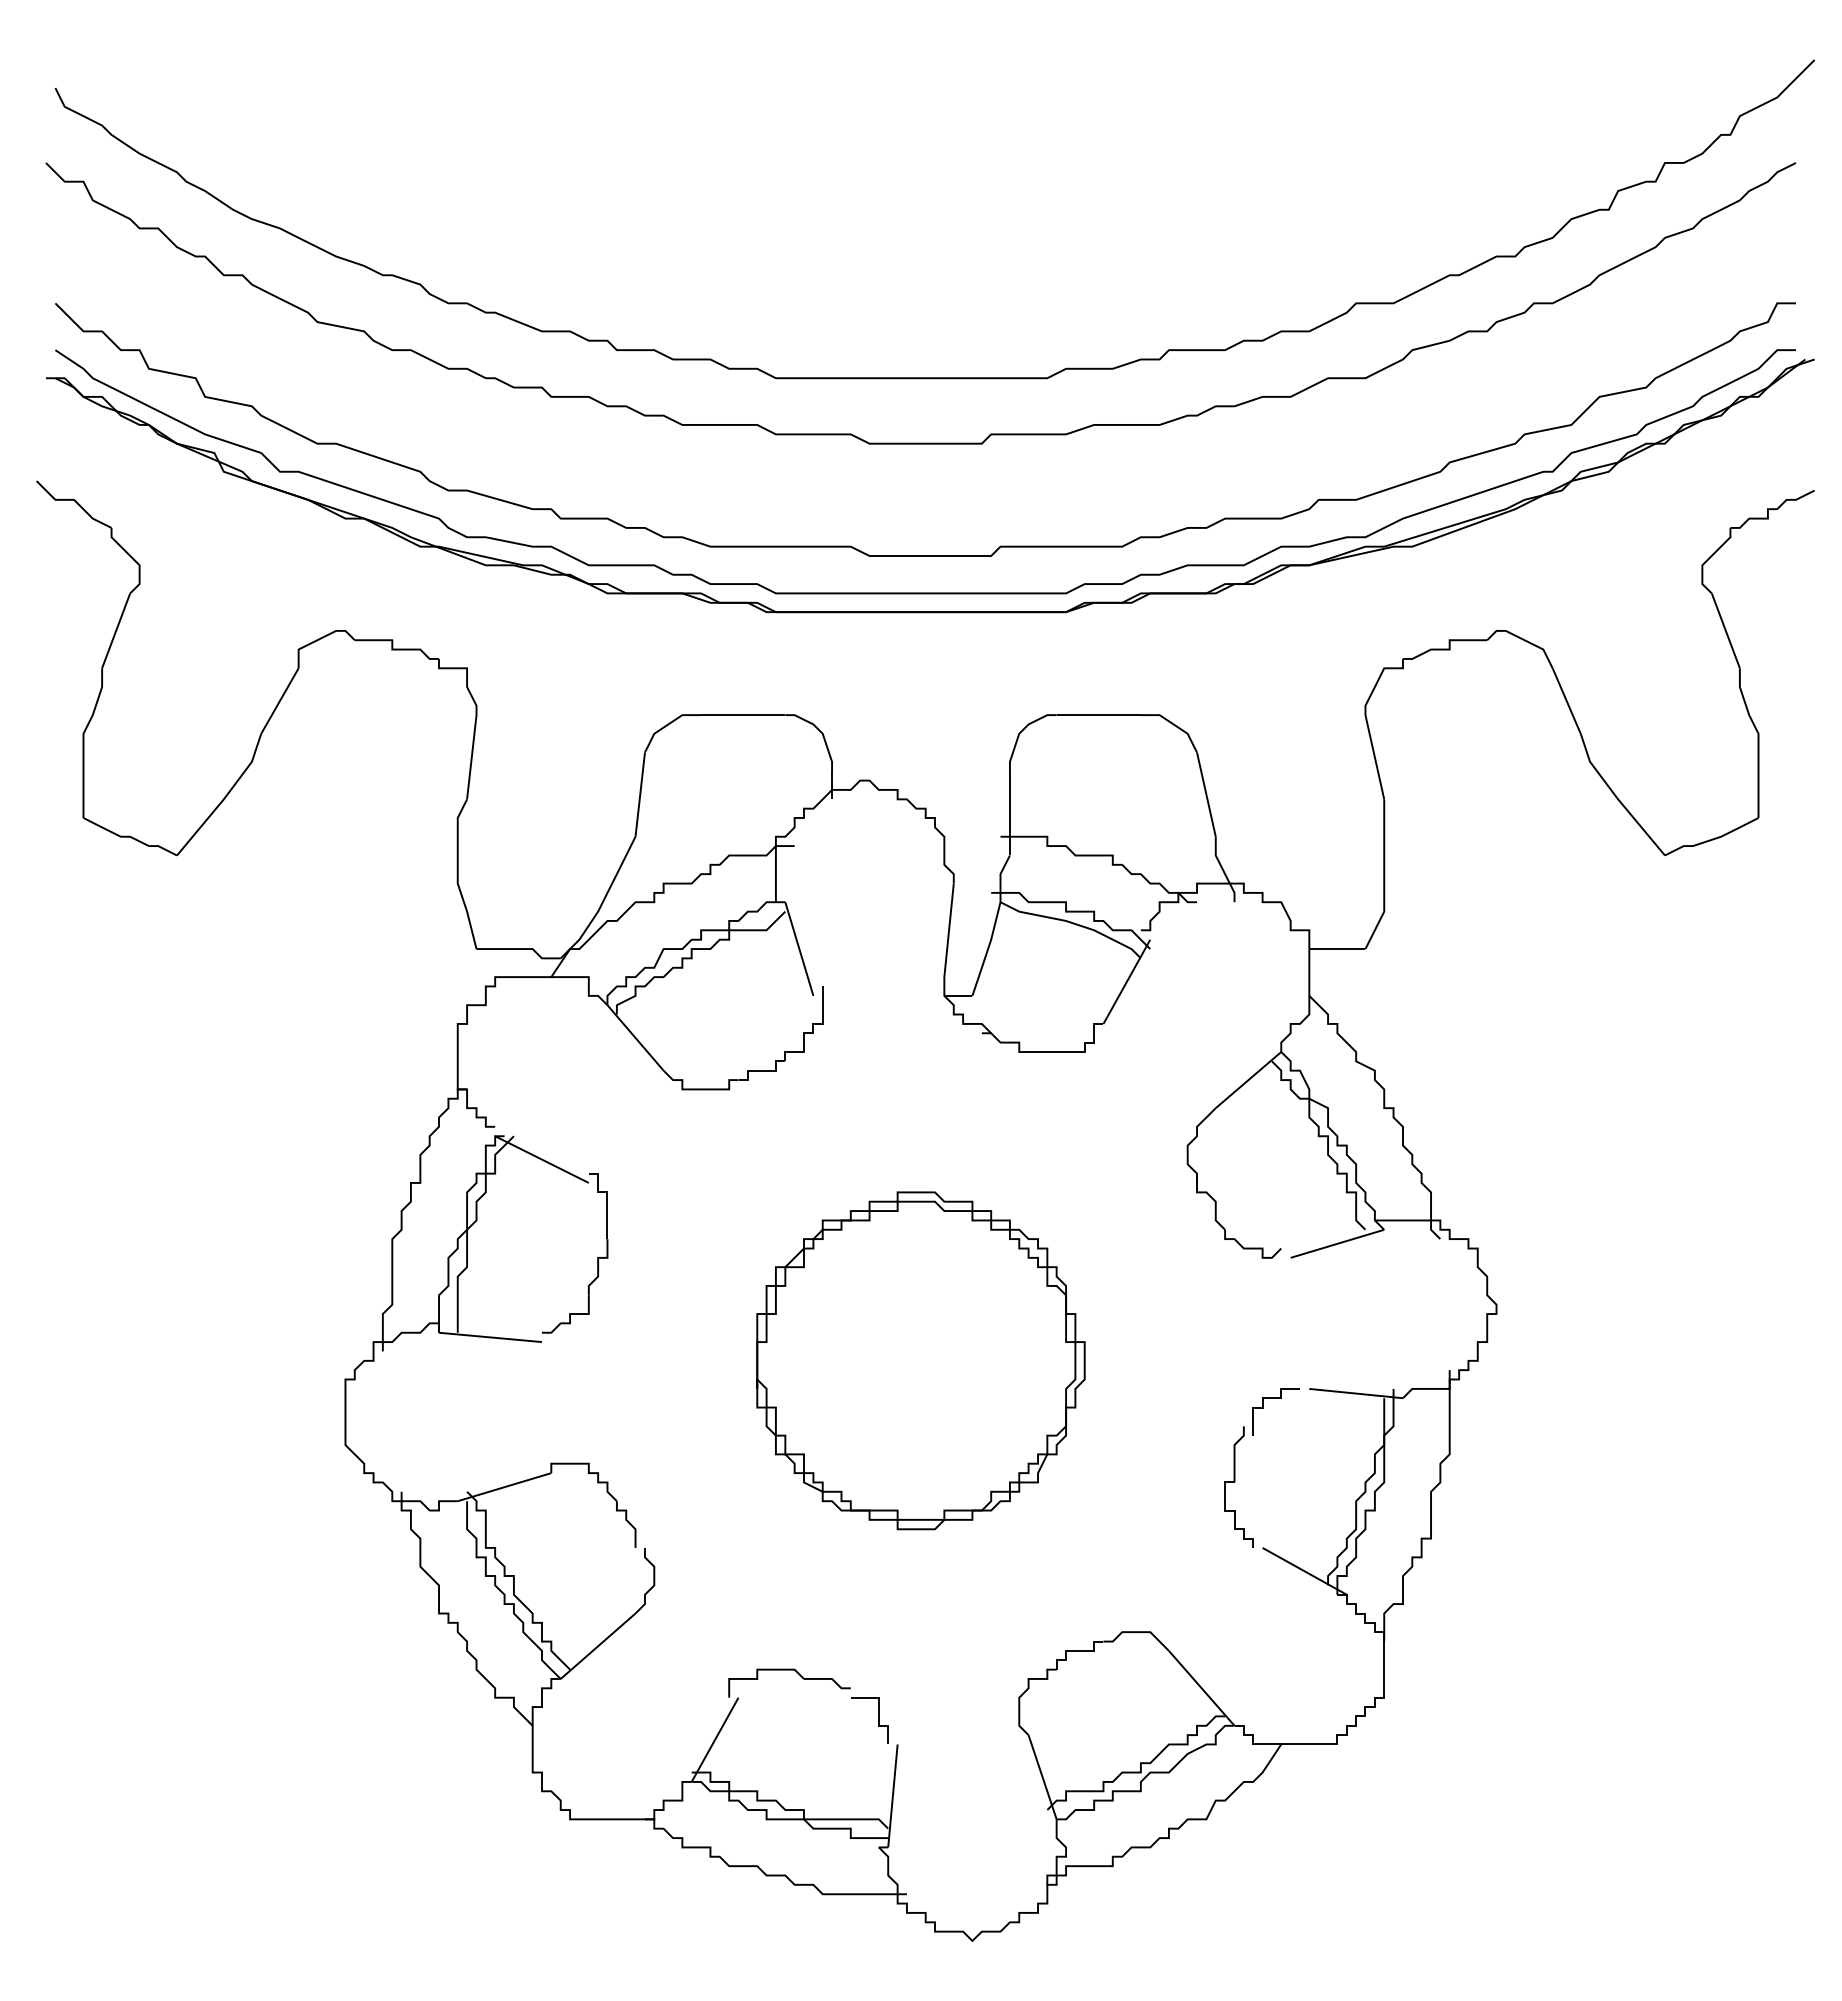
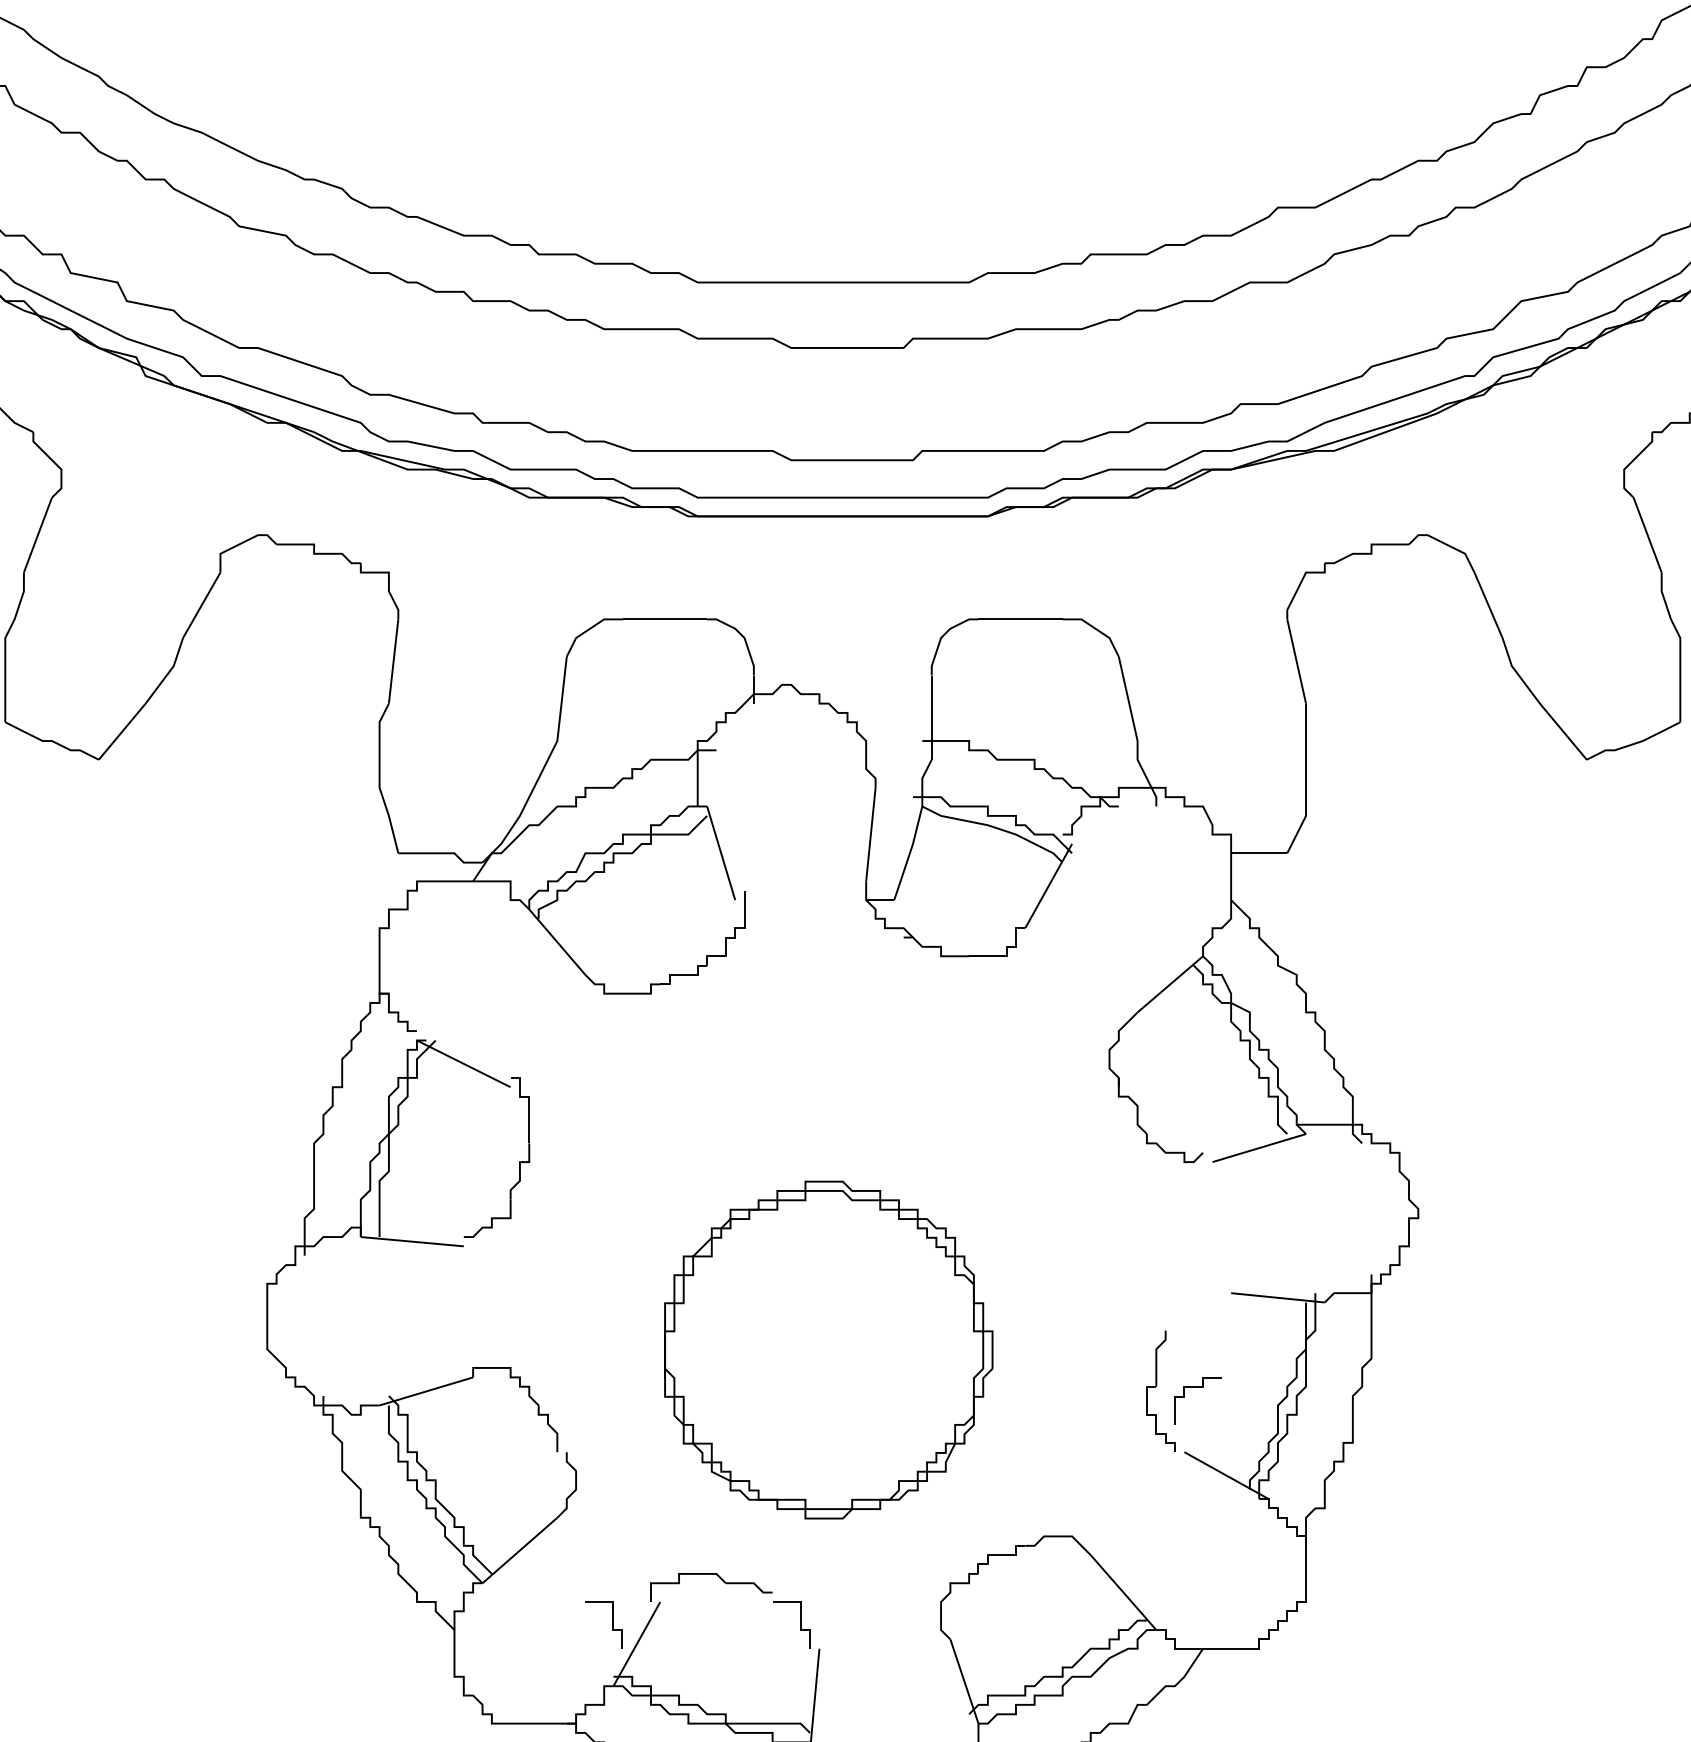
part: (920, 1360) -> (828, 1349), moved
curve: (1263, 1408) -> (1185, 1397), moved
curve: (690, 1720) -> (612, 1624), added

